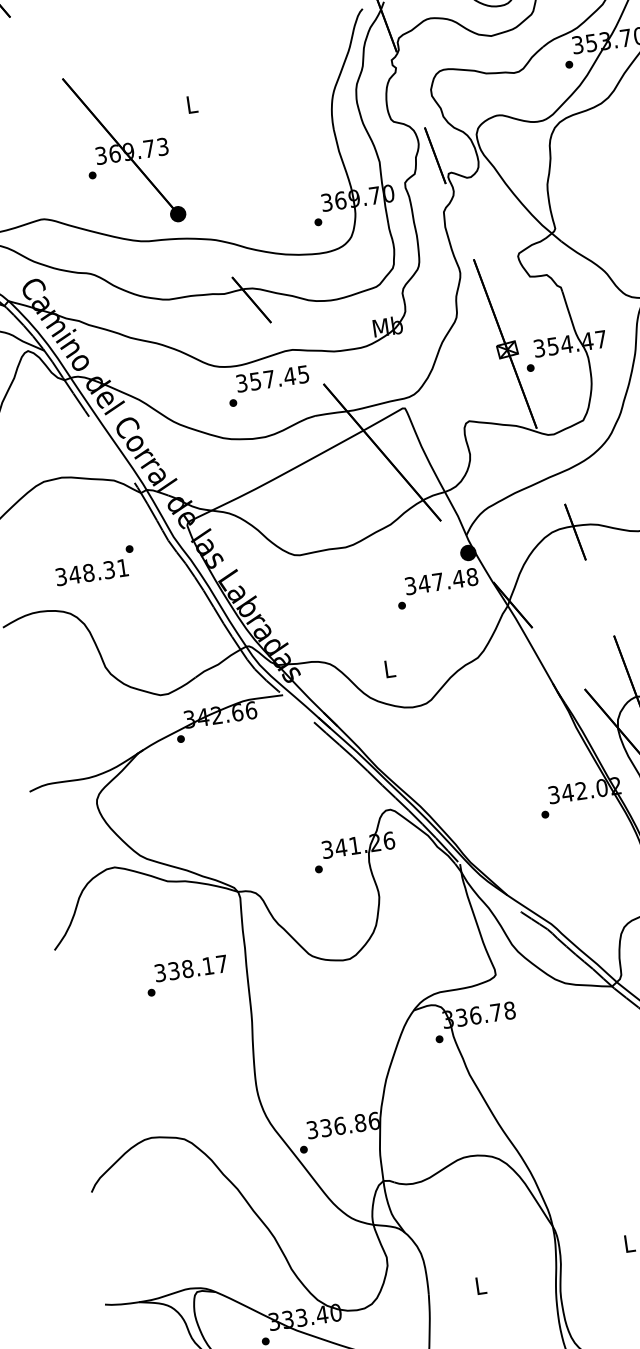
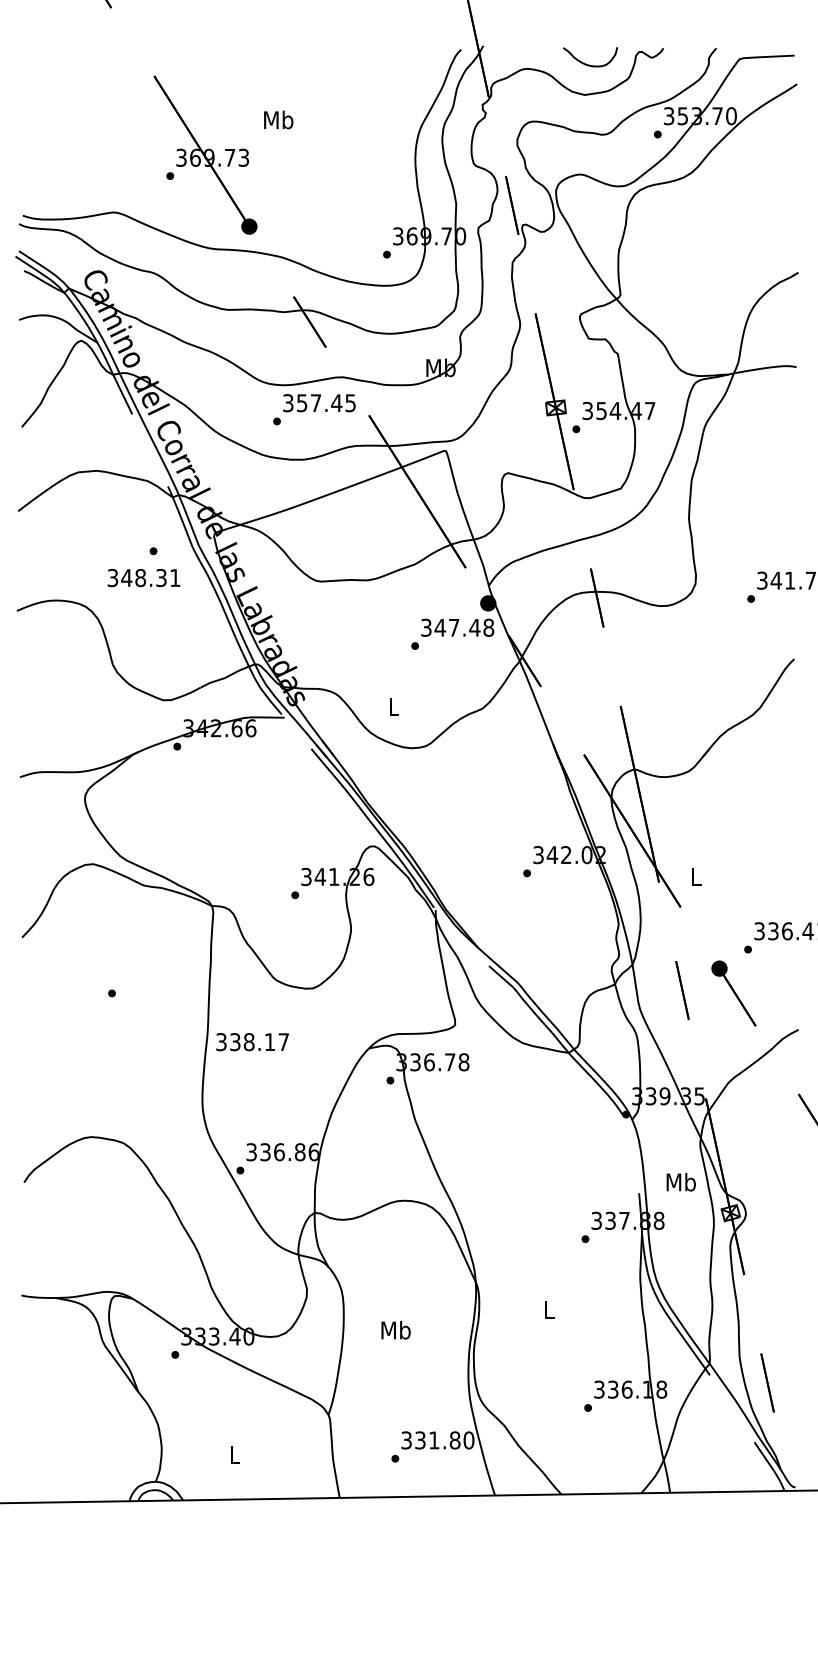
text: (191, 103) -> (278, 119), L -> Mb
text: (91, 573) -> (143, 578), moved
text: (191, 968) -> (252, 1042), moved
text: (480, 1285) -> (395, 1330), L -> Mb

